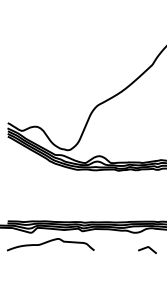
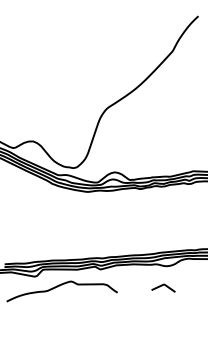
curve: (147, 248) -> (163, 286), moved

